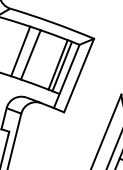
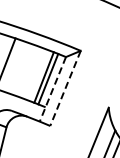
line: (30, 54) -> (15, 66), removed
line: (79, 75) -> (65, 88), solid -> dashed
line: (66, 76) -> (52, 89), solid -> dashed

